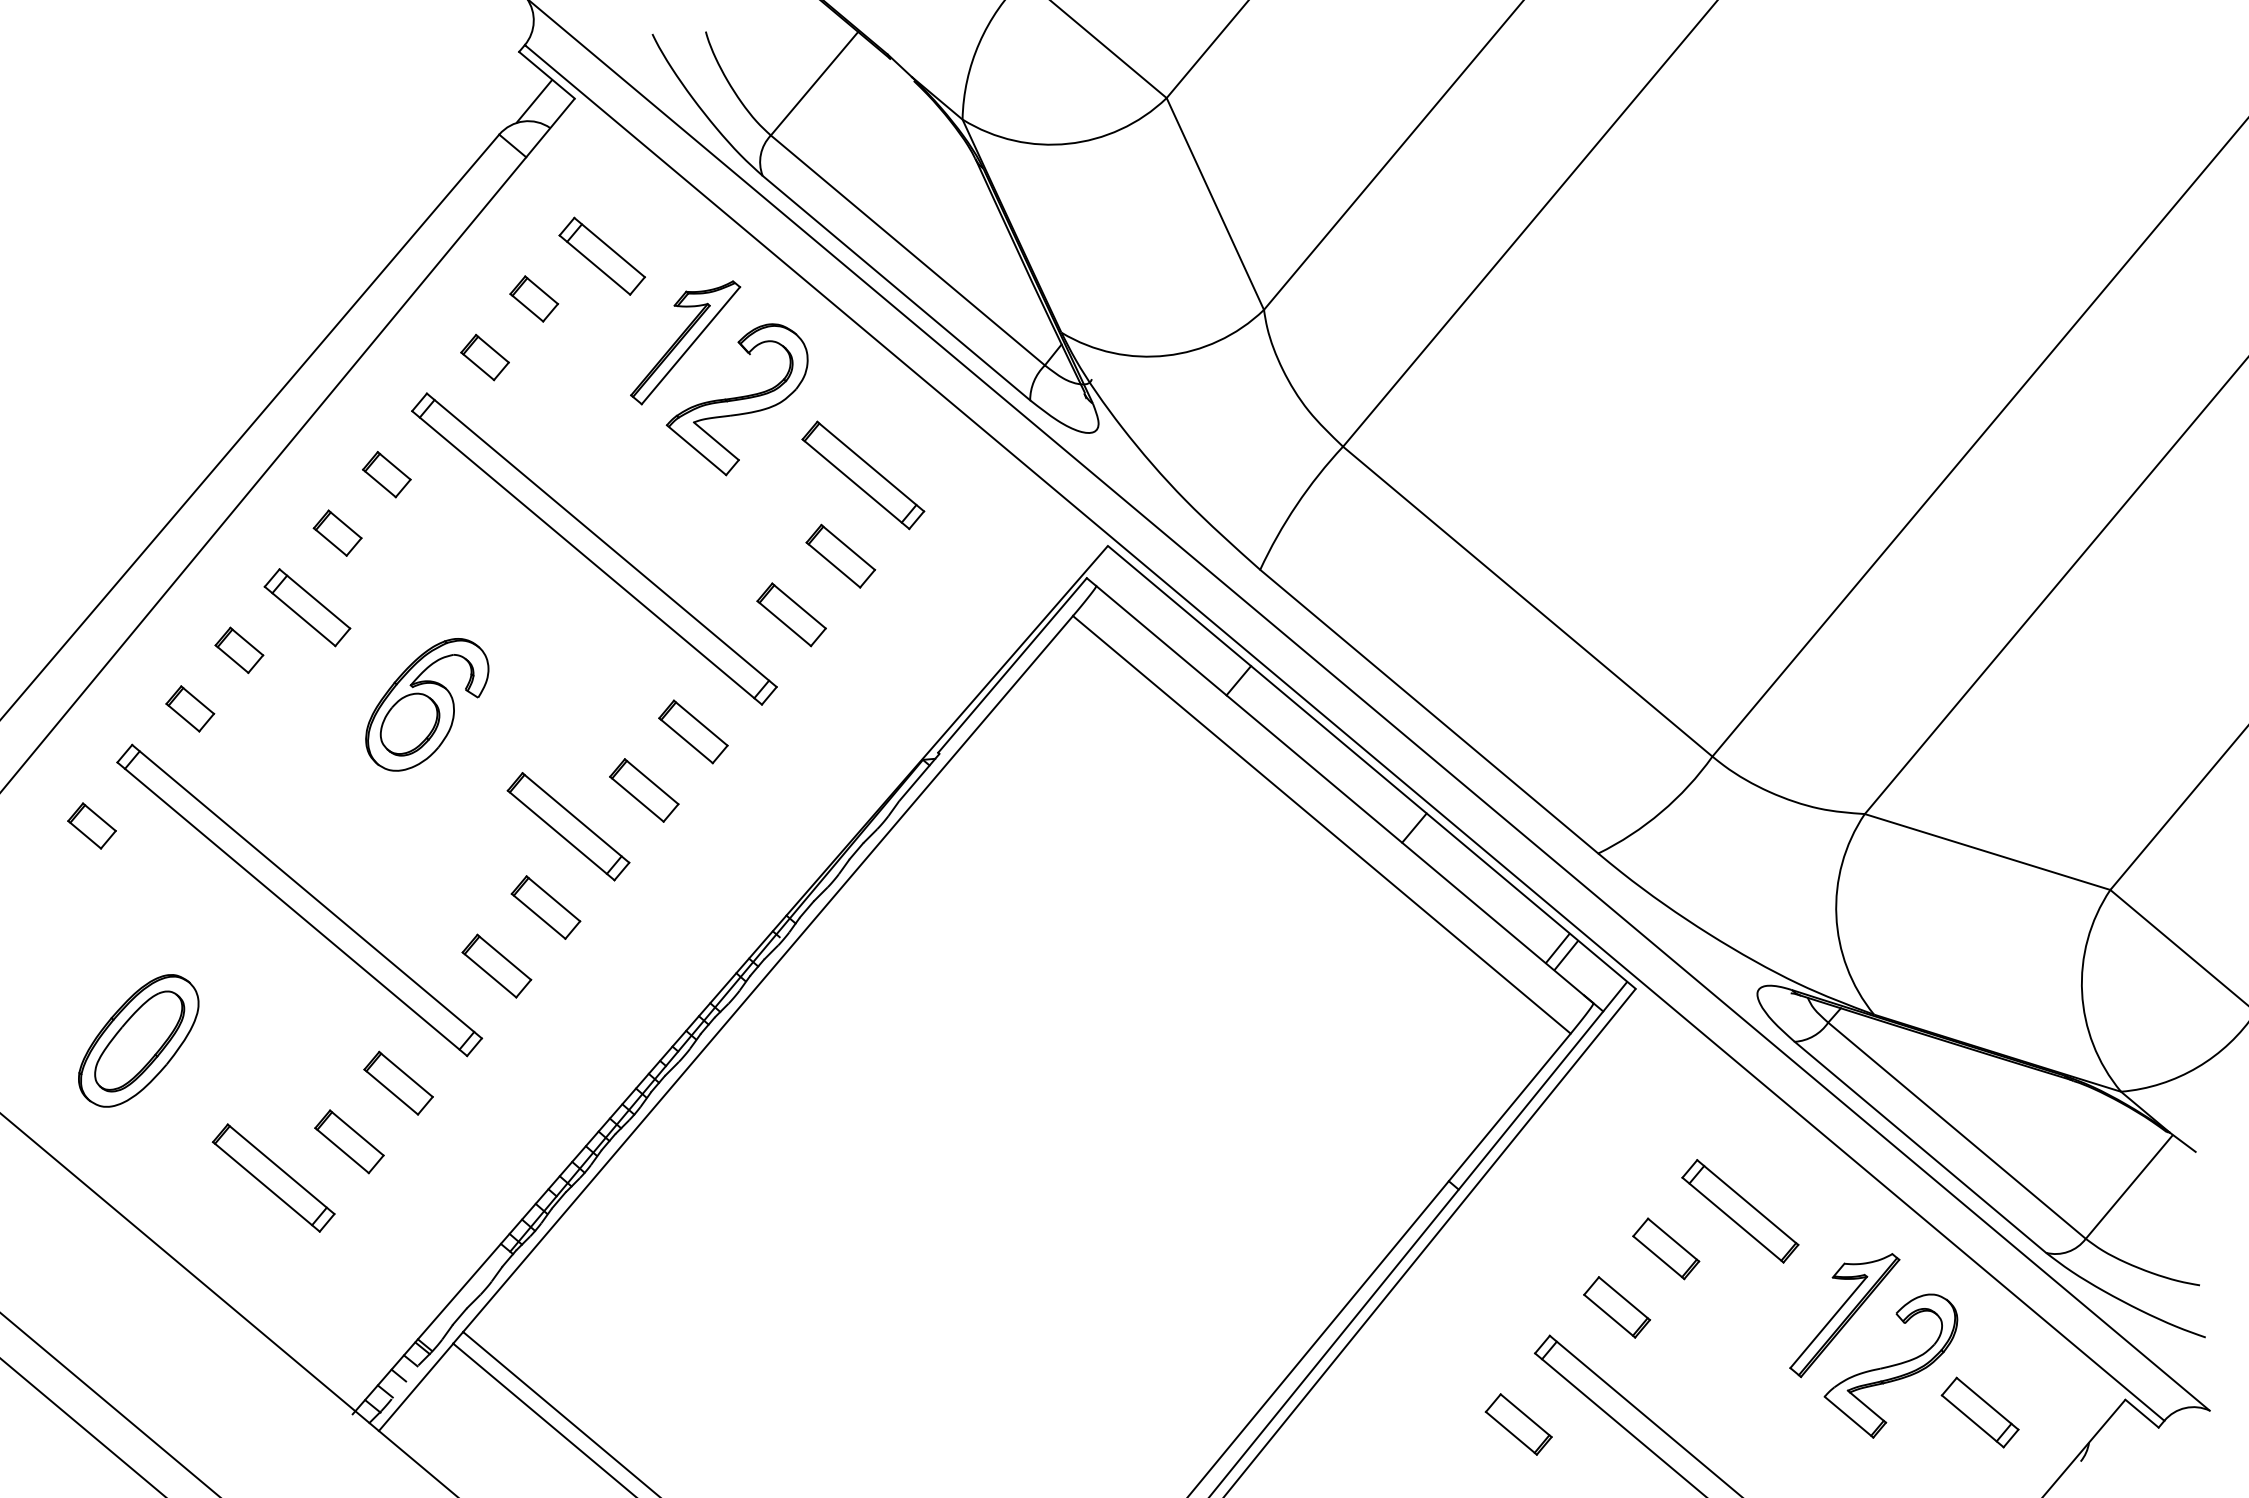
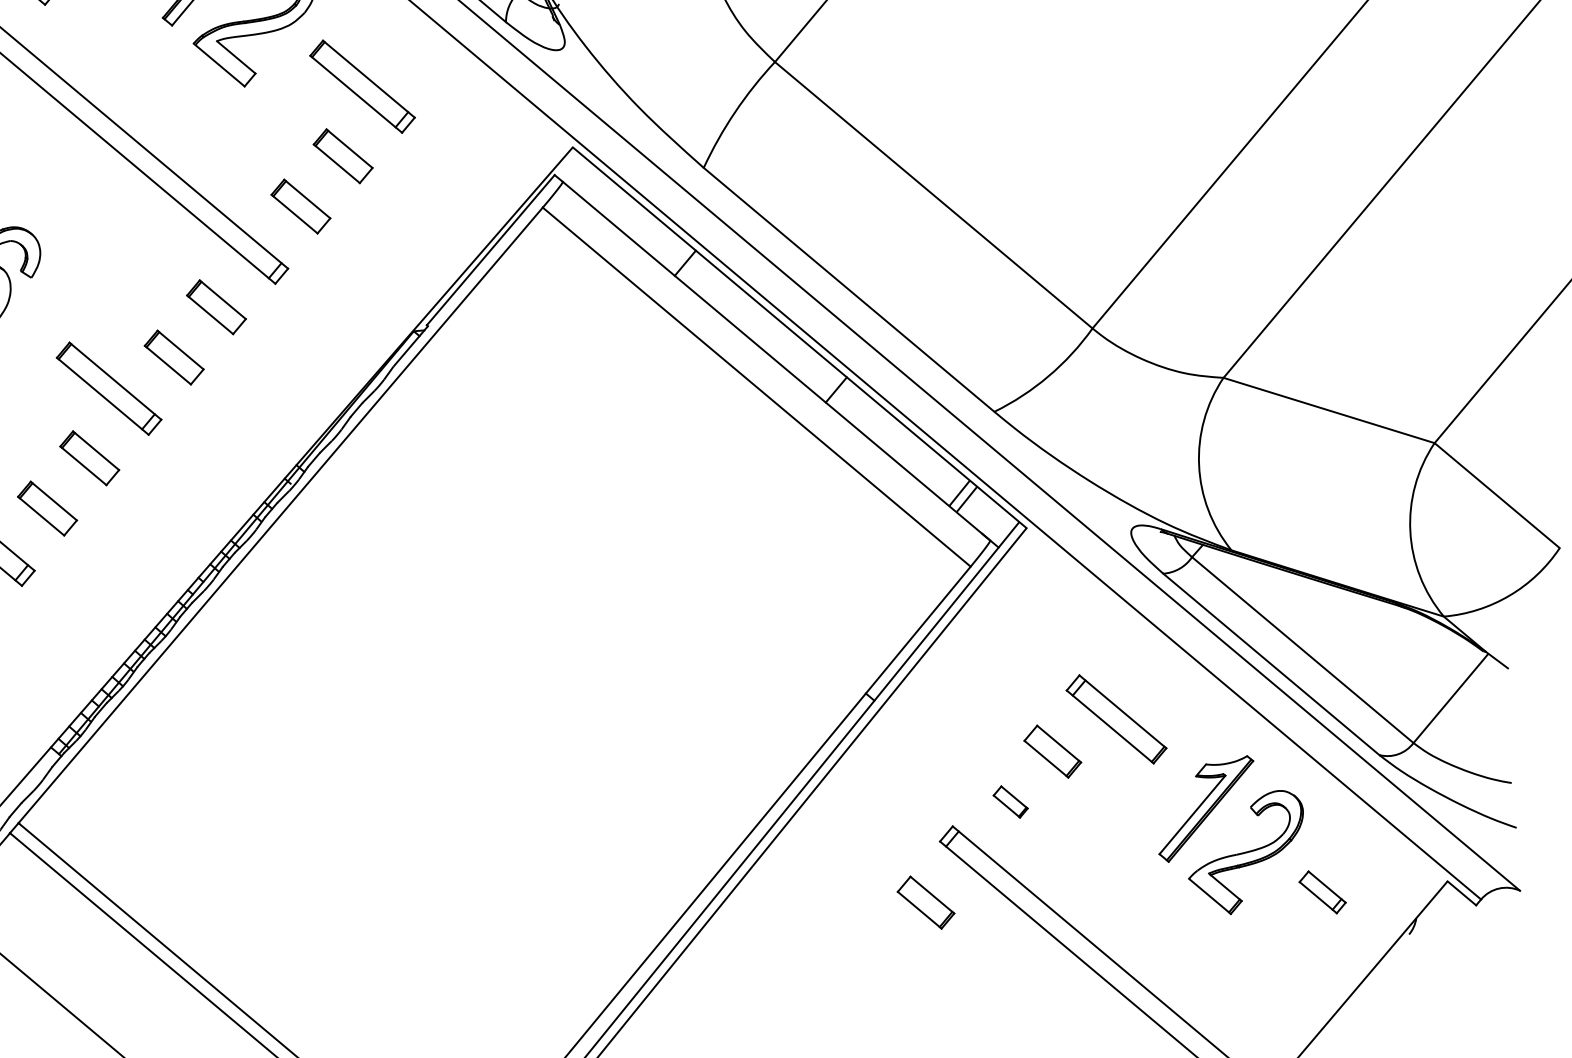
part: (1617, 1307) -> (1010, 802), size x0.6
part: (1979, 1412) -> (1322, 892), size x0.7

